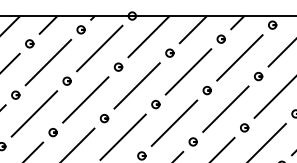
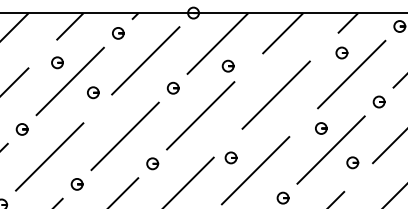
part: (220, 38) -> (340, 51), moved
part: (29, 43) -> (57, 62), moved
part: (169, 52) -> (227, 65), moved
part: (66, 80) -> (92, 91), moved
part: (206, 90) -> (320, 128), moved
part: (155, 104) -> (230, 157), moved
part: (244, 127) -> (352, 162), moved

